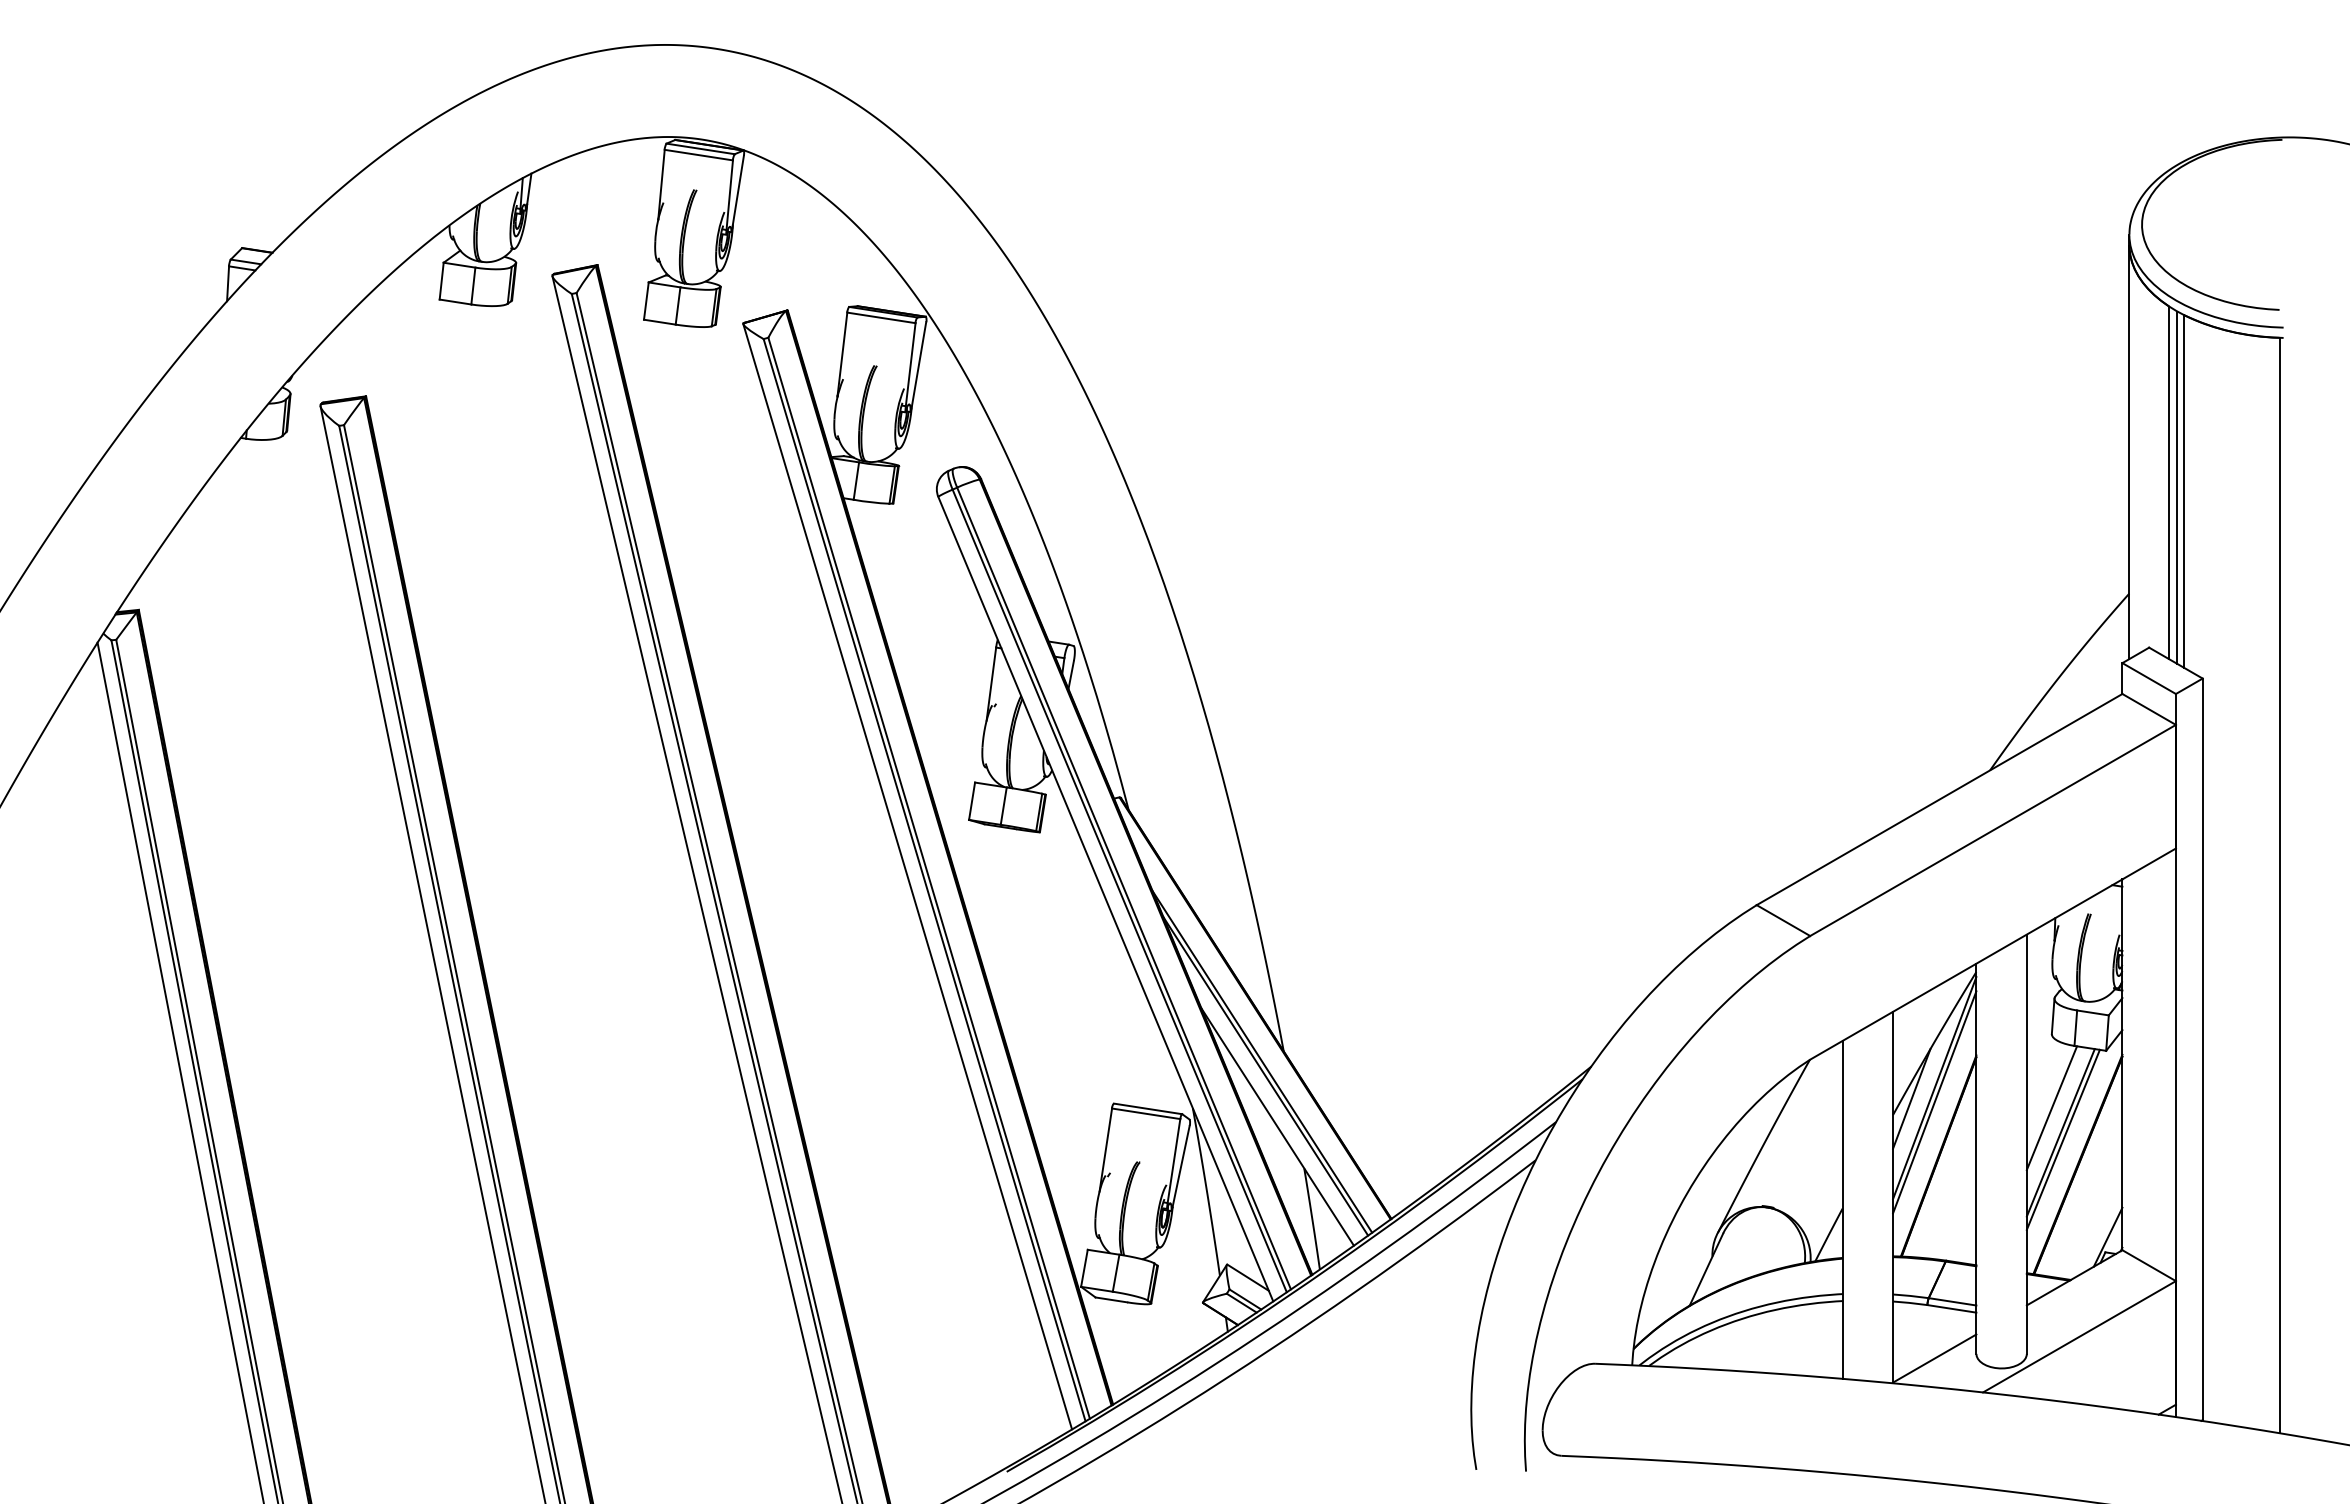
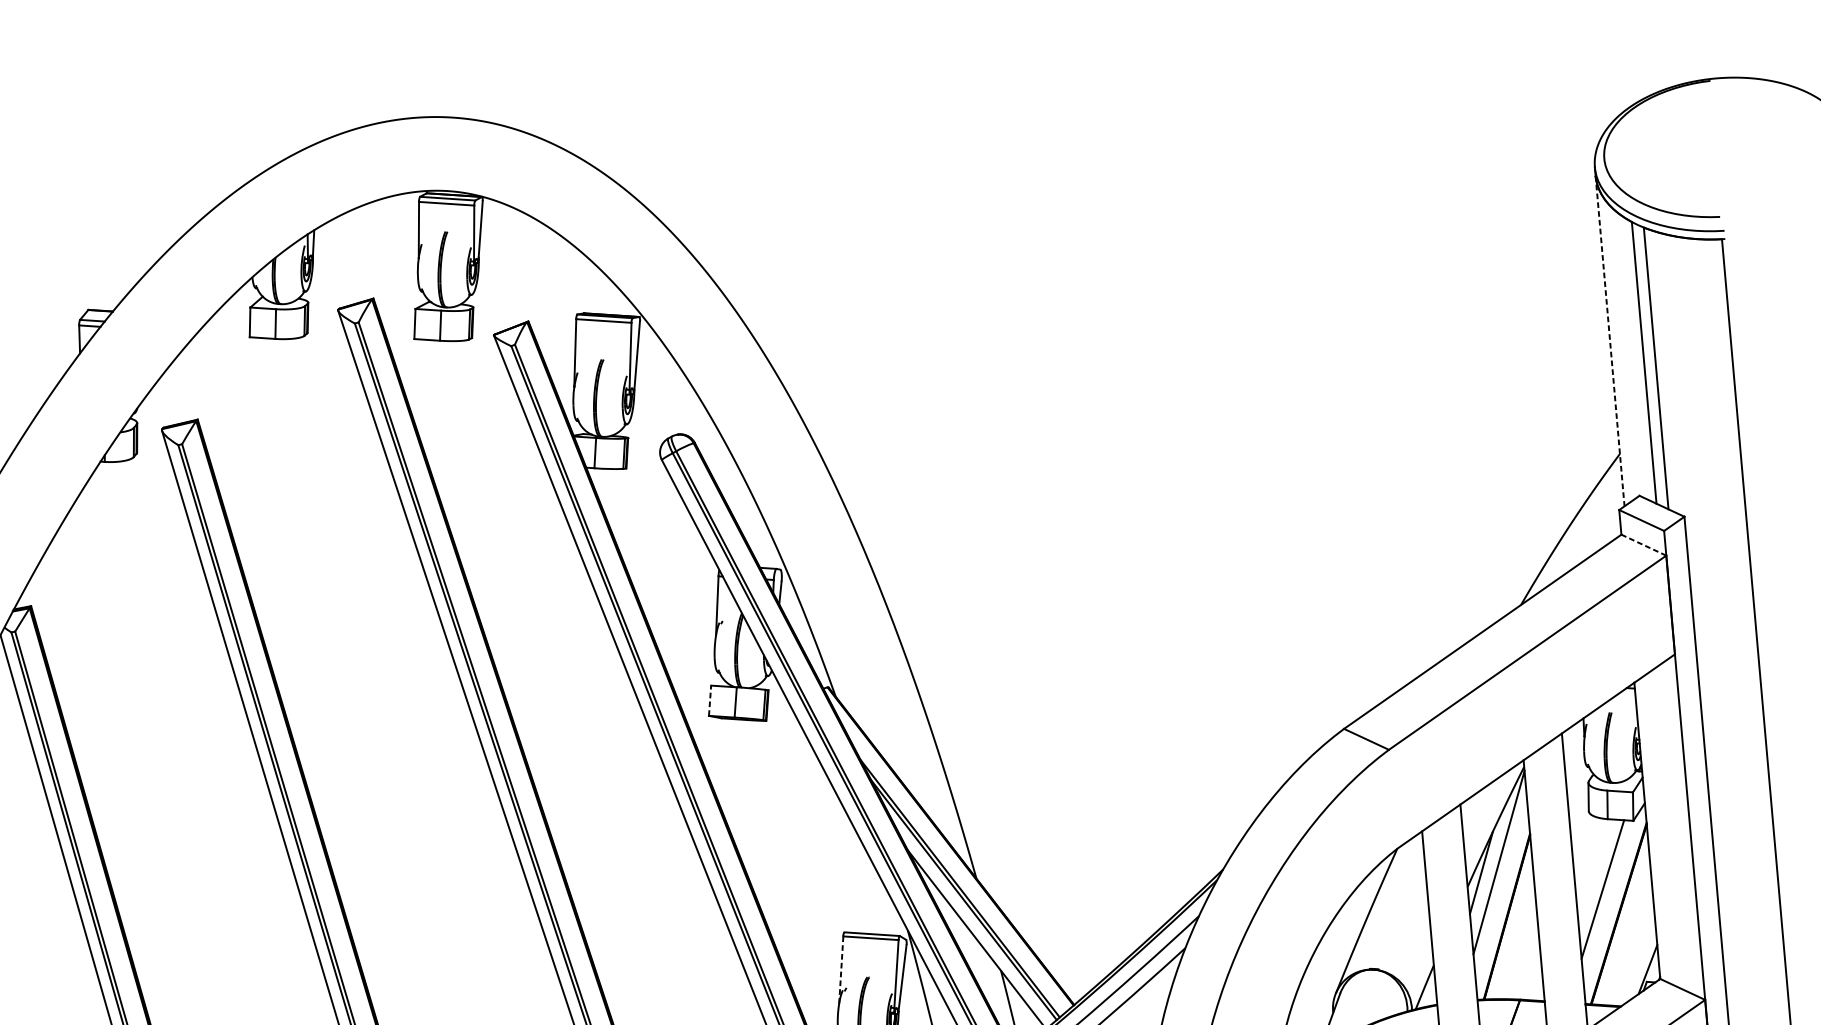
line: (2129, 452) -> (1610, 341), solid -> dashed
line: (2177, 487) -> (1650, 365), removed
line: (2149, 709) -> (1644, 545), solid -> dashed
line: (972, 801) -> (710, 700), solid -> dashed
line: (1934, 1102) -> (1499, 874), removed
line: (2051, 1108) -> (1593, 870), removed
line: (2062, 1139) -> (1604, 894), removed
line: (1105, 1149) -> (840, 969), solid -> dashed

